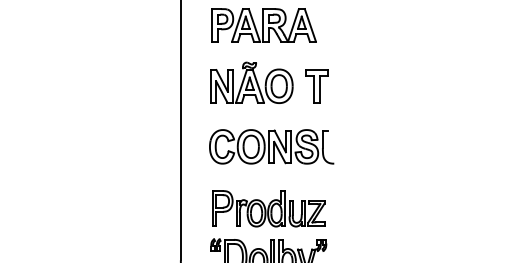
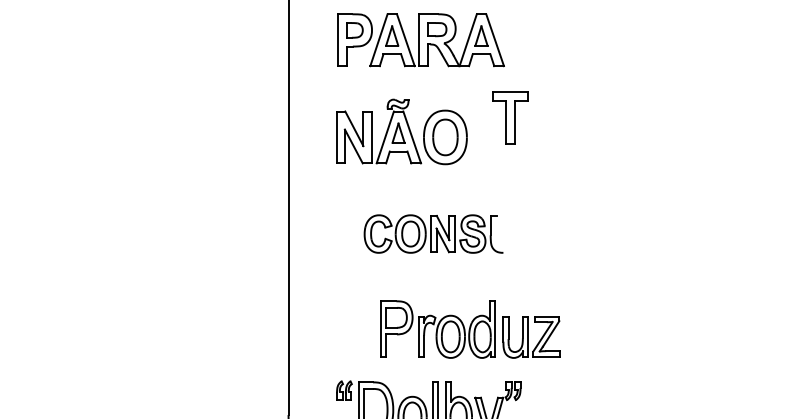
part: (316, 86) -> (509, 118), moved
part: (271, 146) -> (433, 233), size x0.7
part: (268, 208) -> (469, 329), moved

